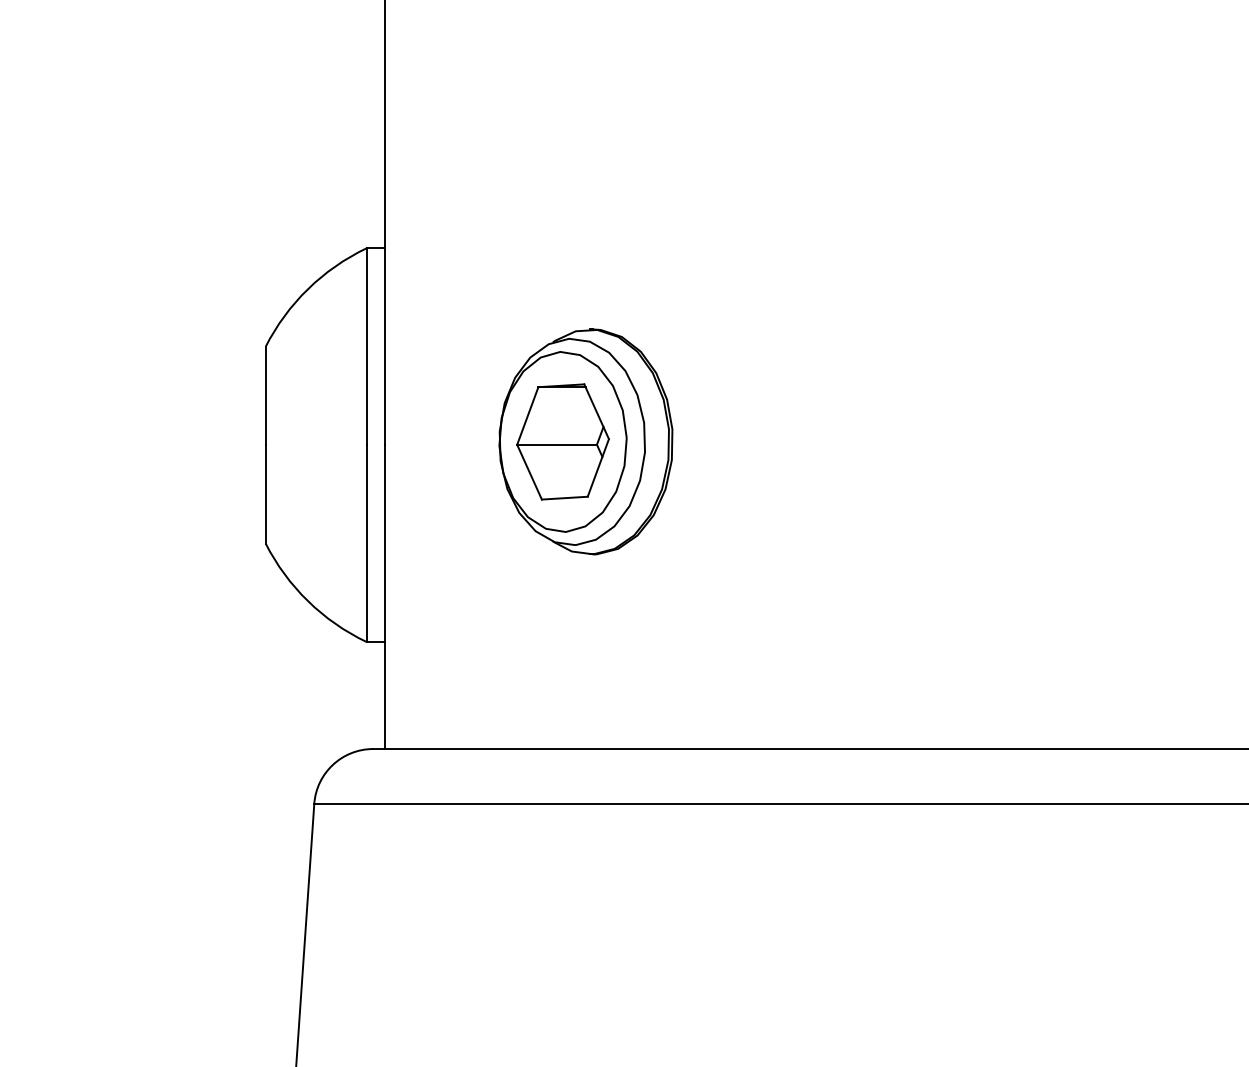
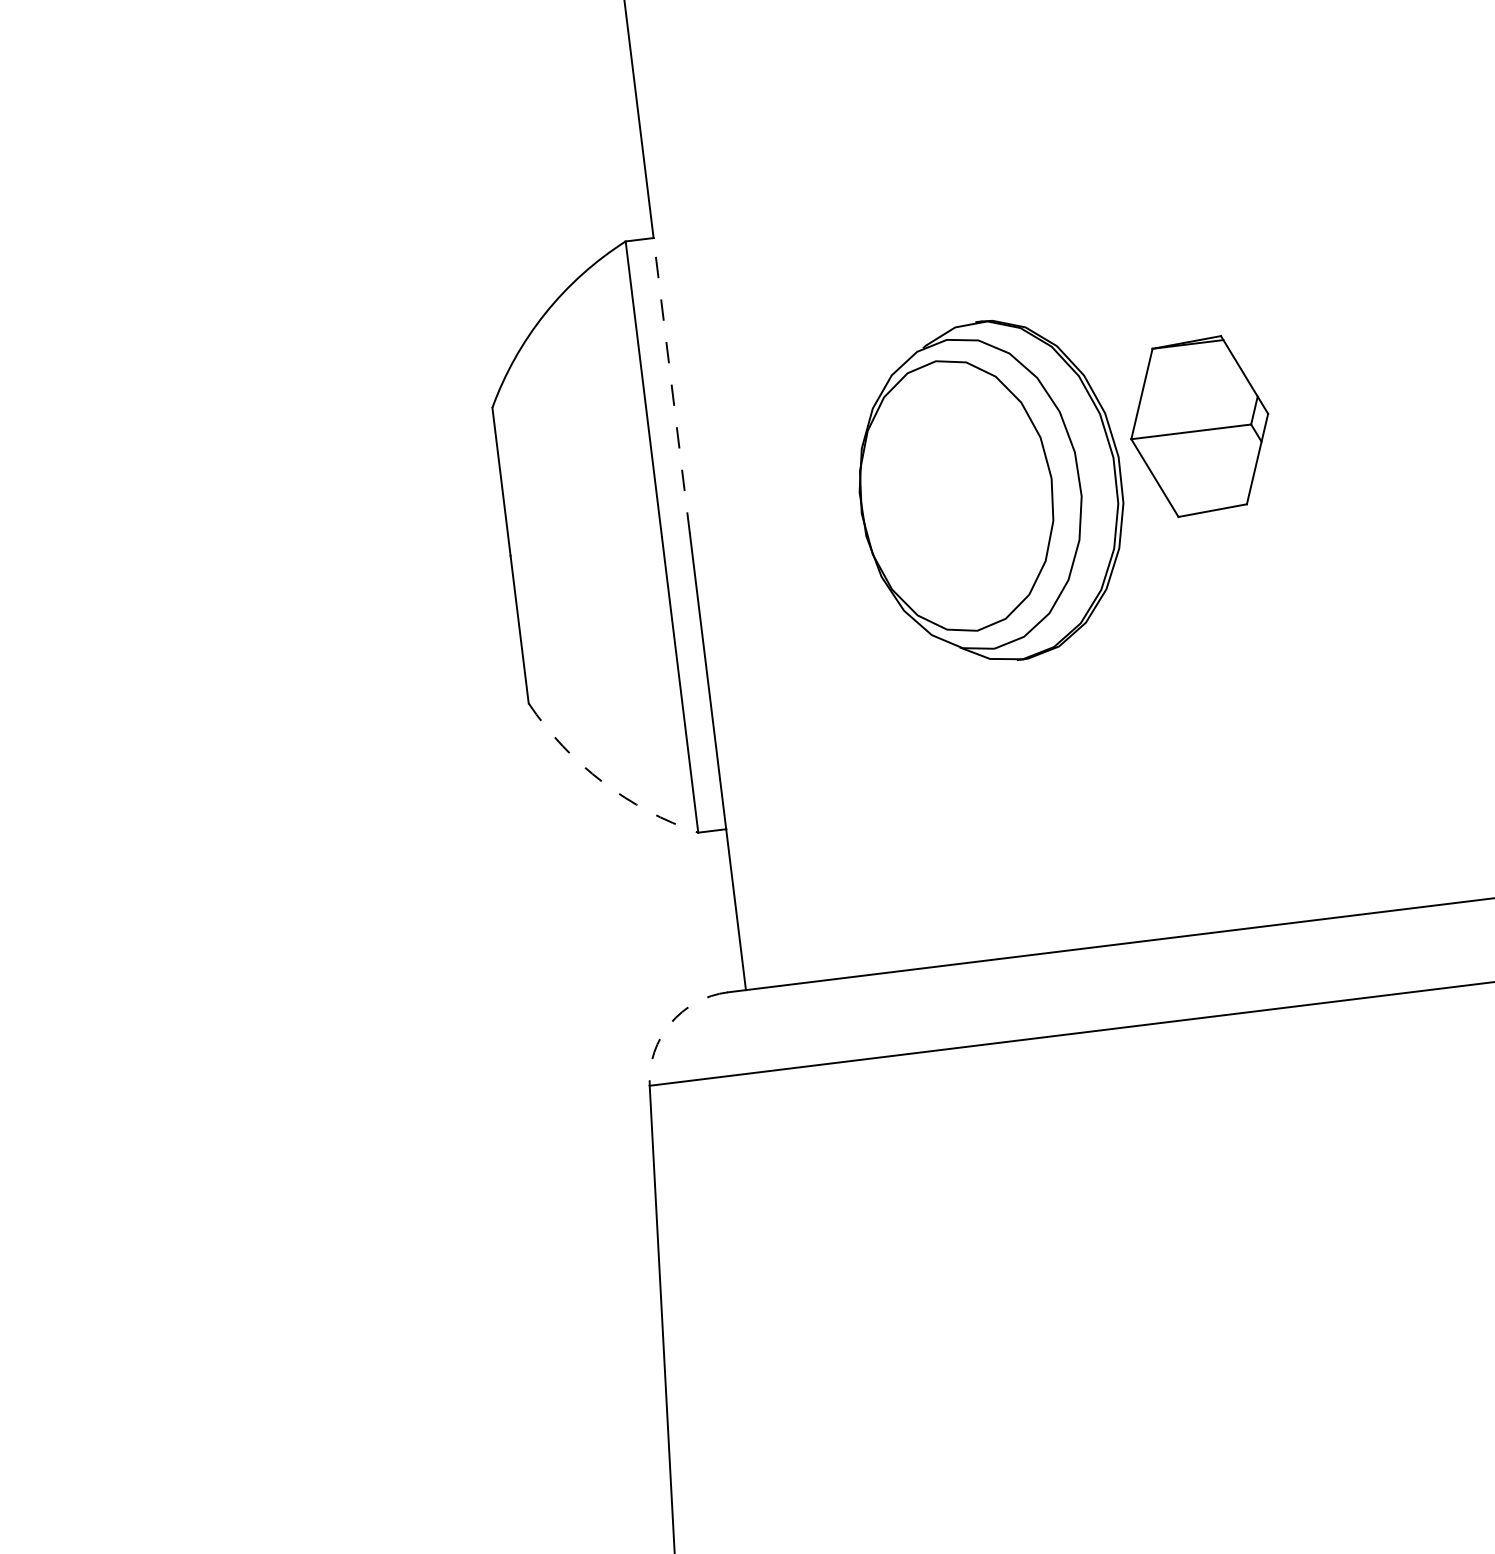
line: (385, 346) -> (672, 385), solid -> dashed
part: (562, 441) -> (1198, 425), moved
arc: (307, 601) -> (602, 782), solid -> dashed
arc: (332, 764) -> (669, 1023), solid -> dashed

